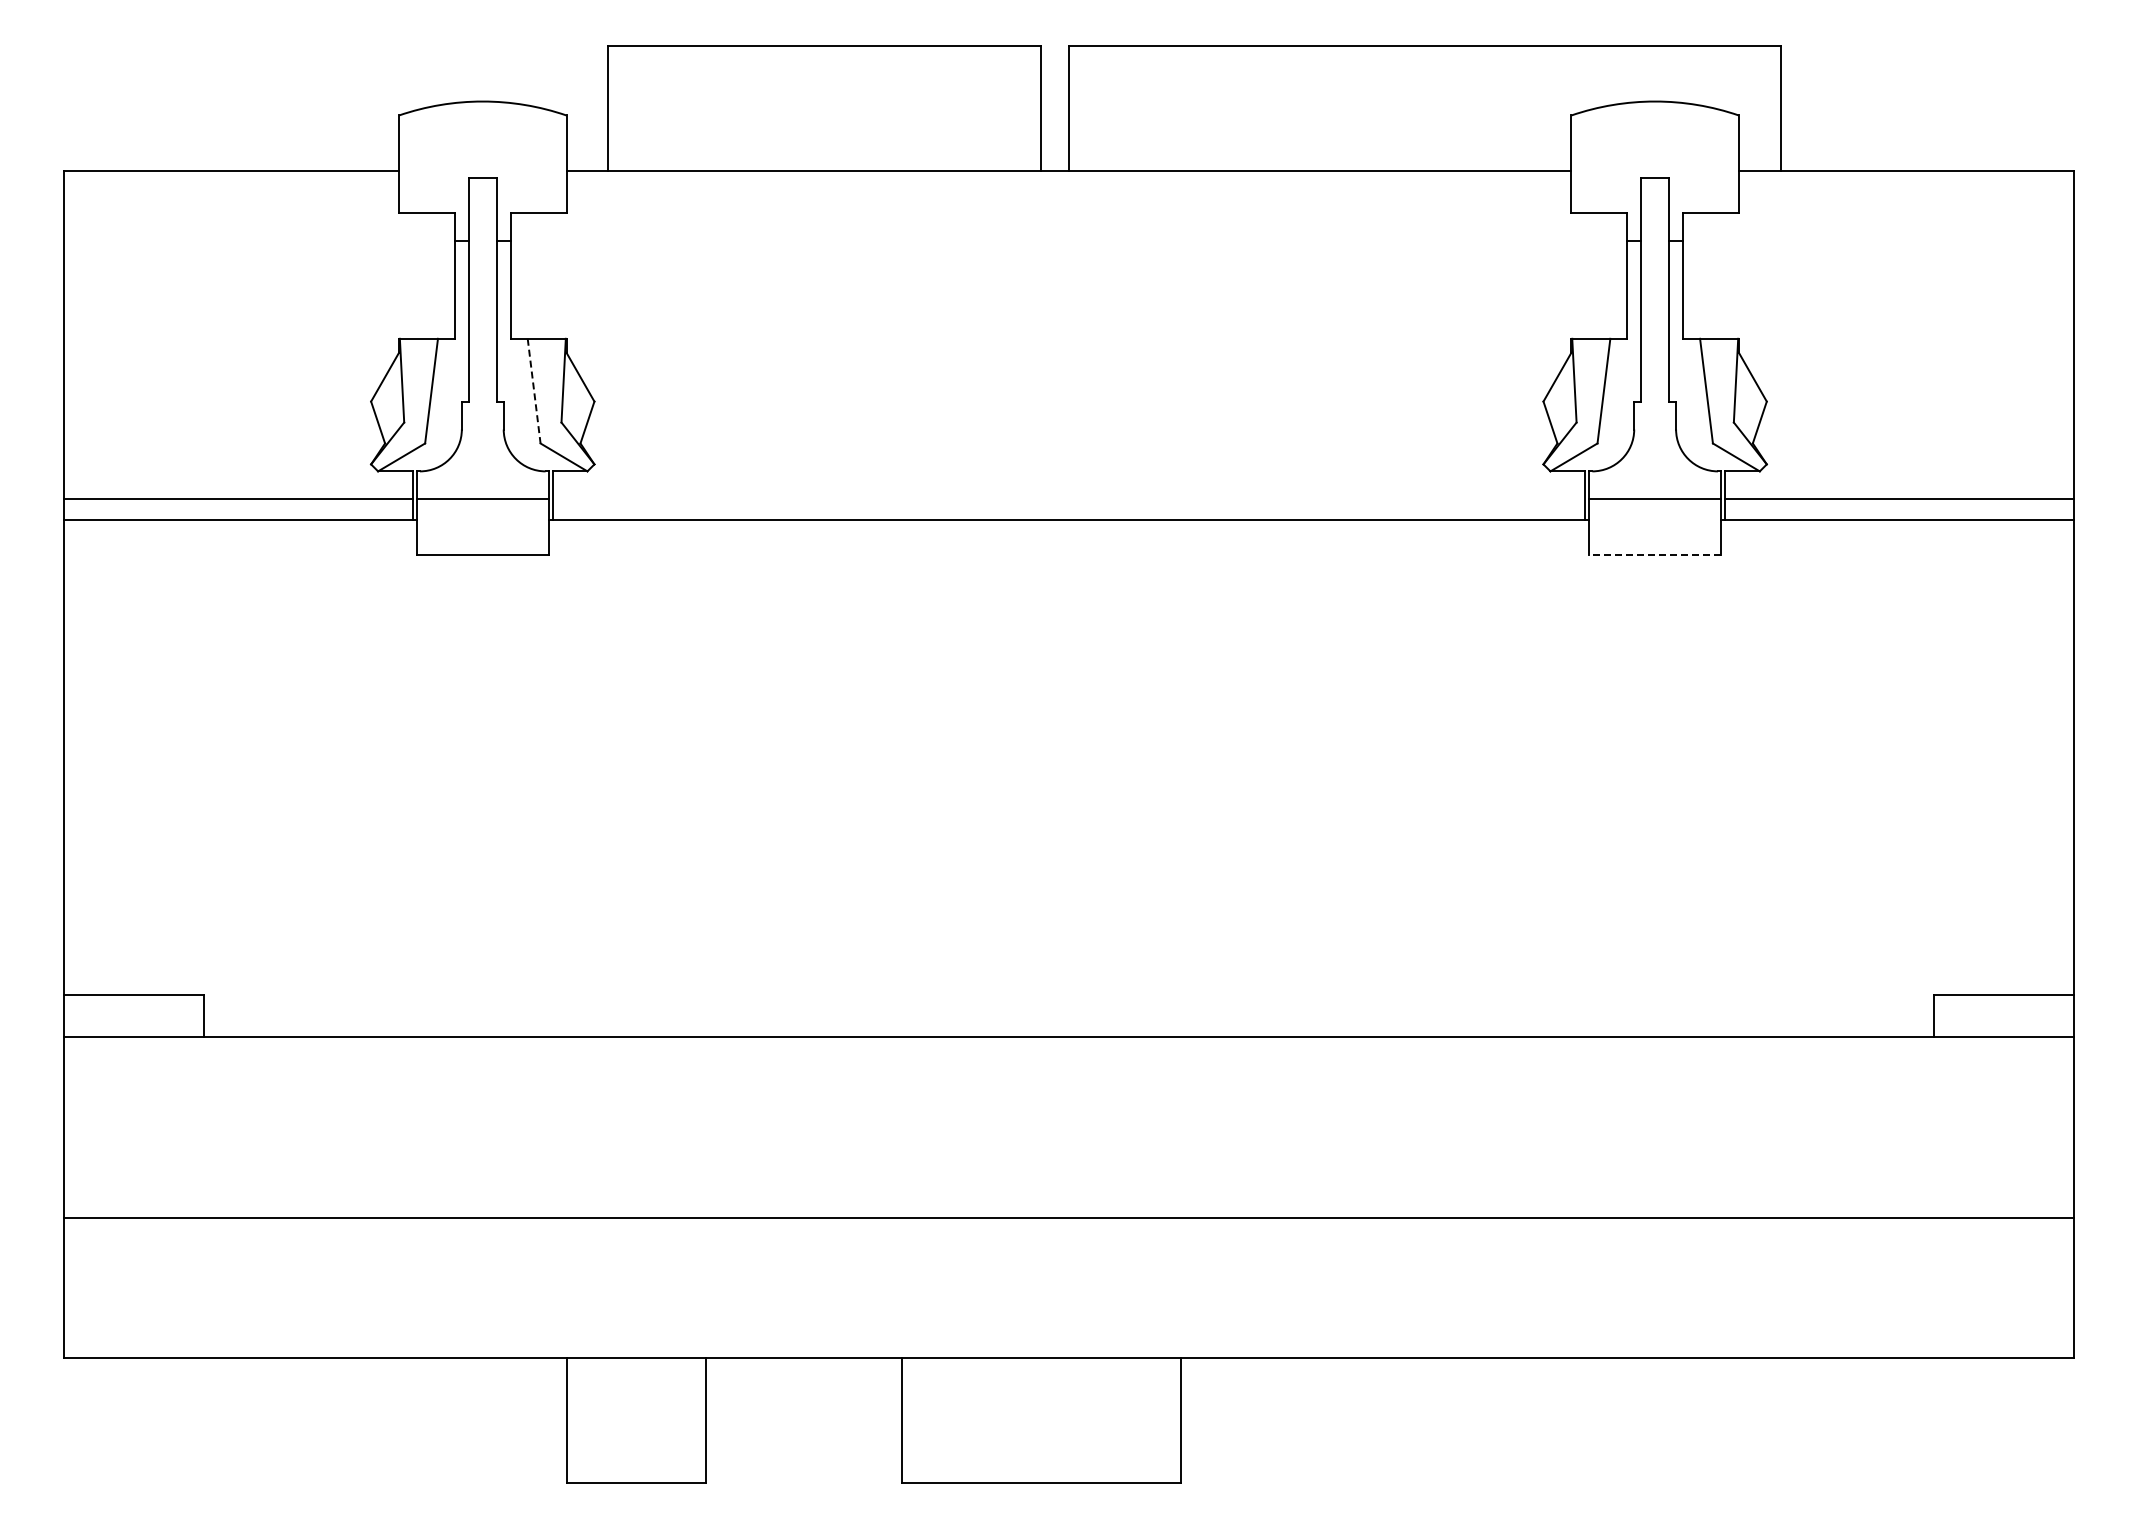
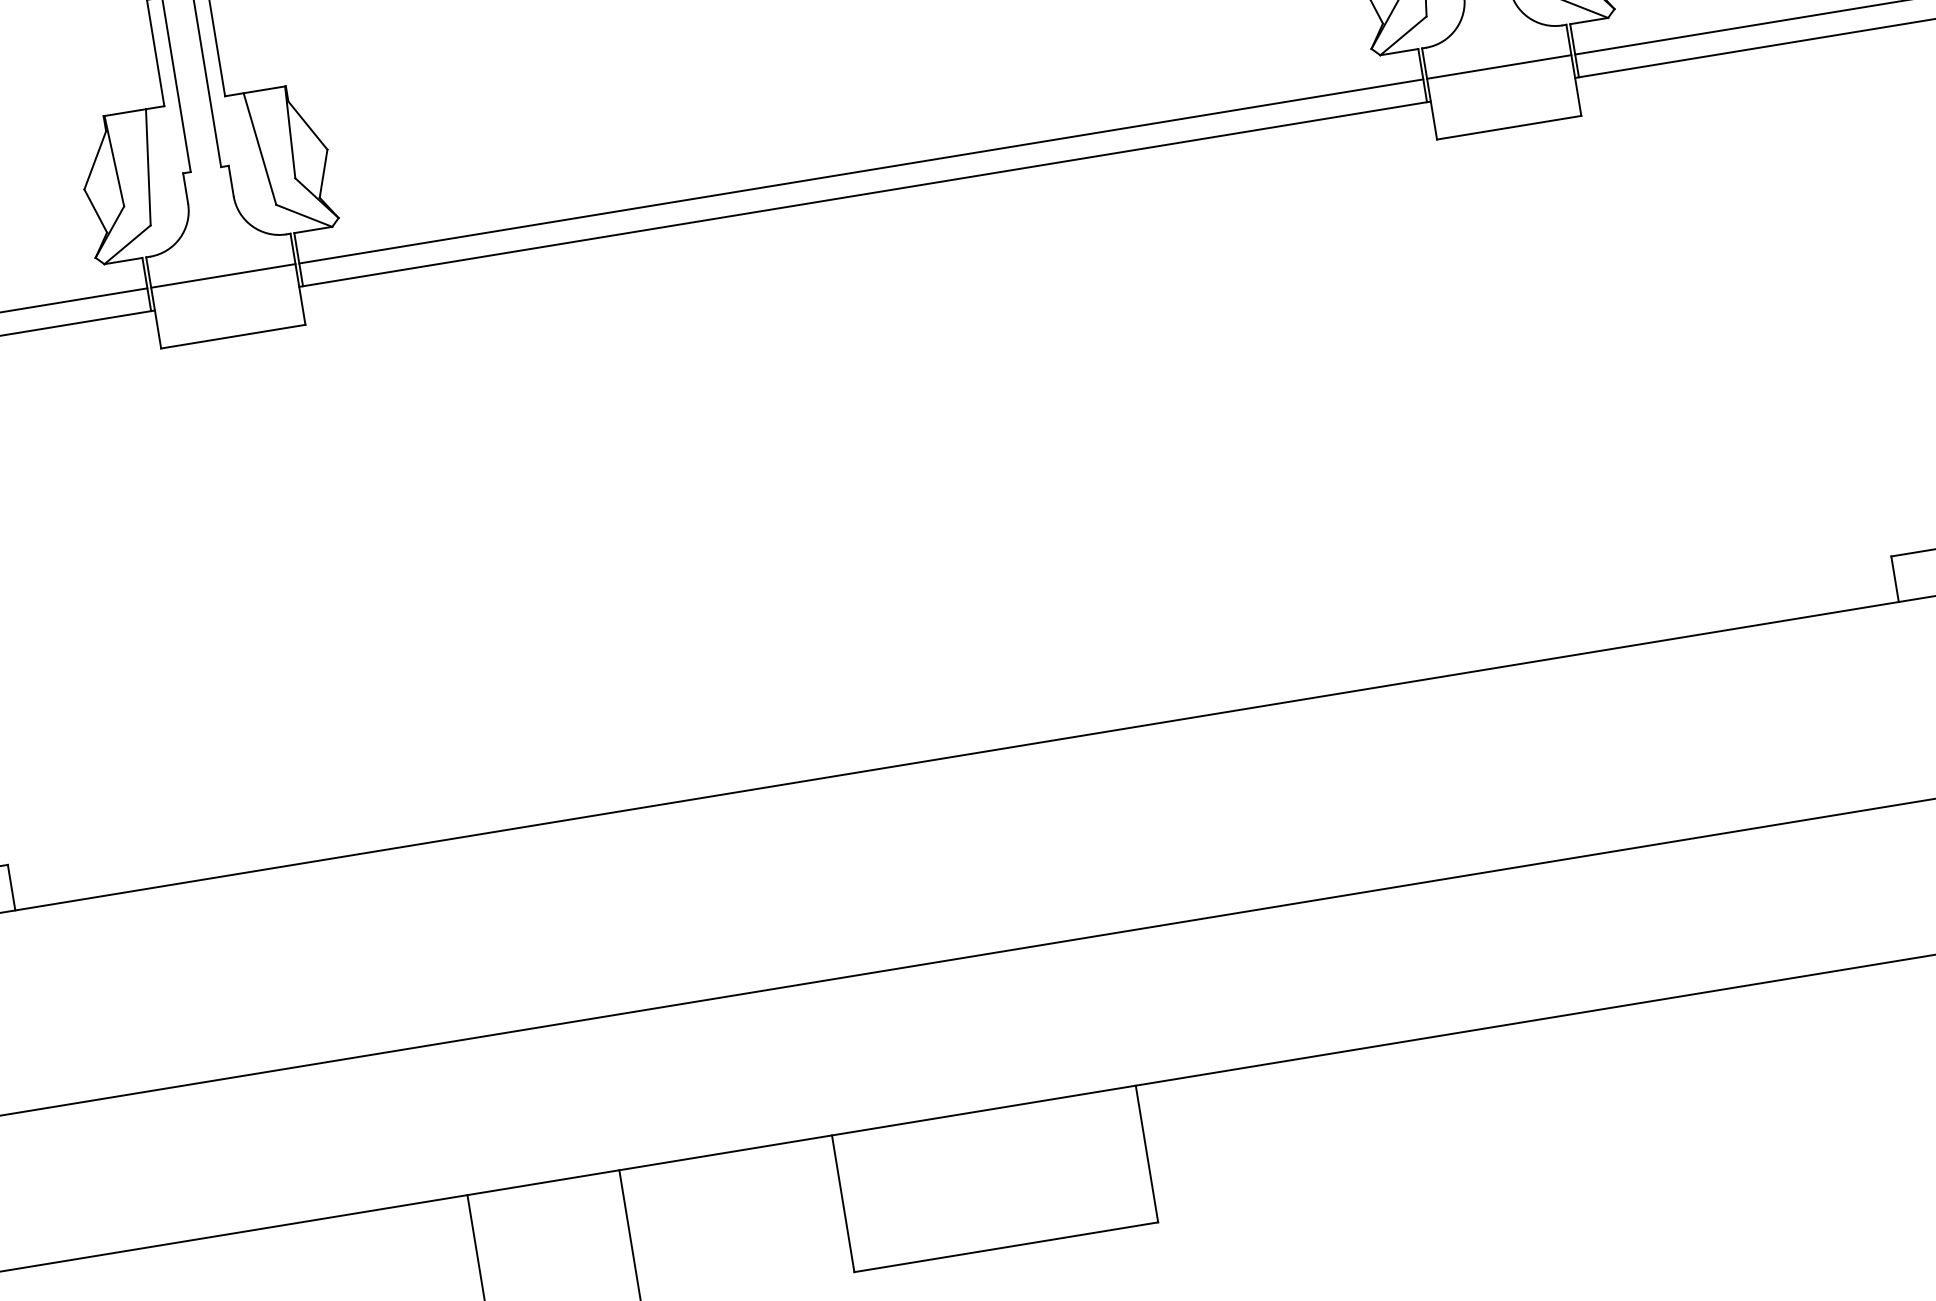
line: (534, 391) -> (260, 149), dashed -> solid
line: (1068, 499) -> (860, 171), added
line: (1654, 555) -> (1508, 128), dashed -> solid

